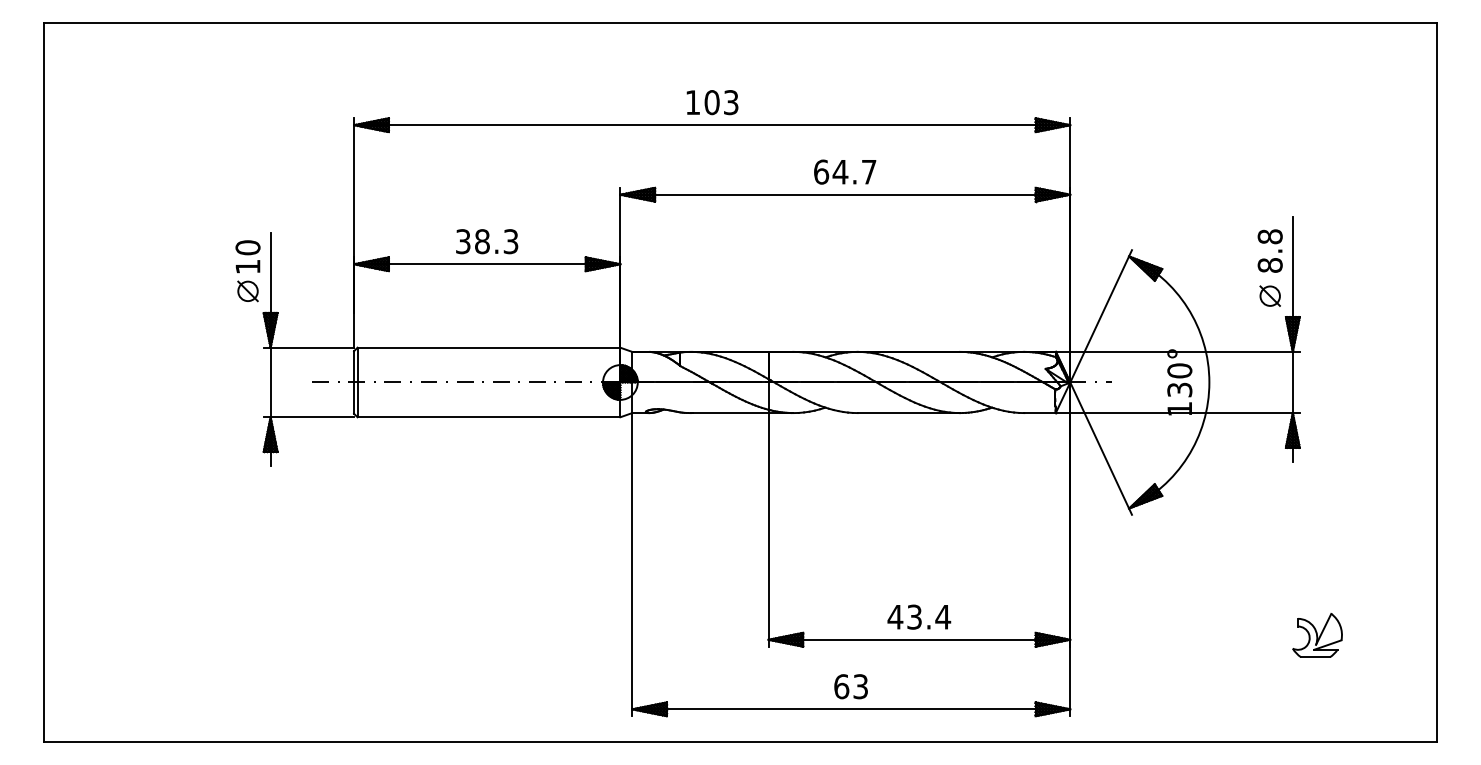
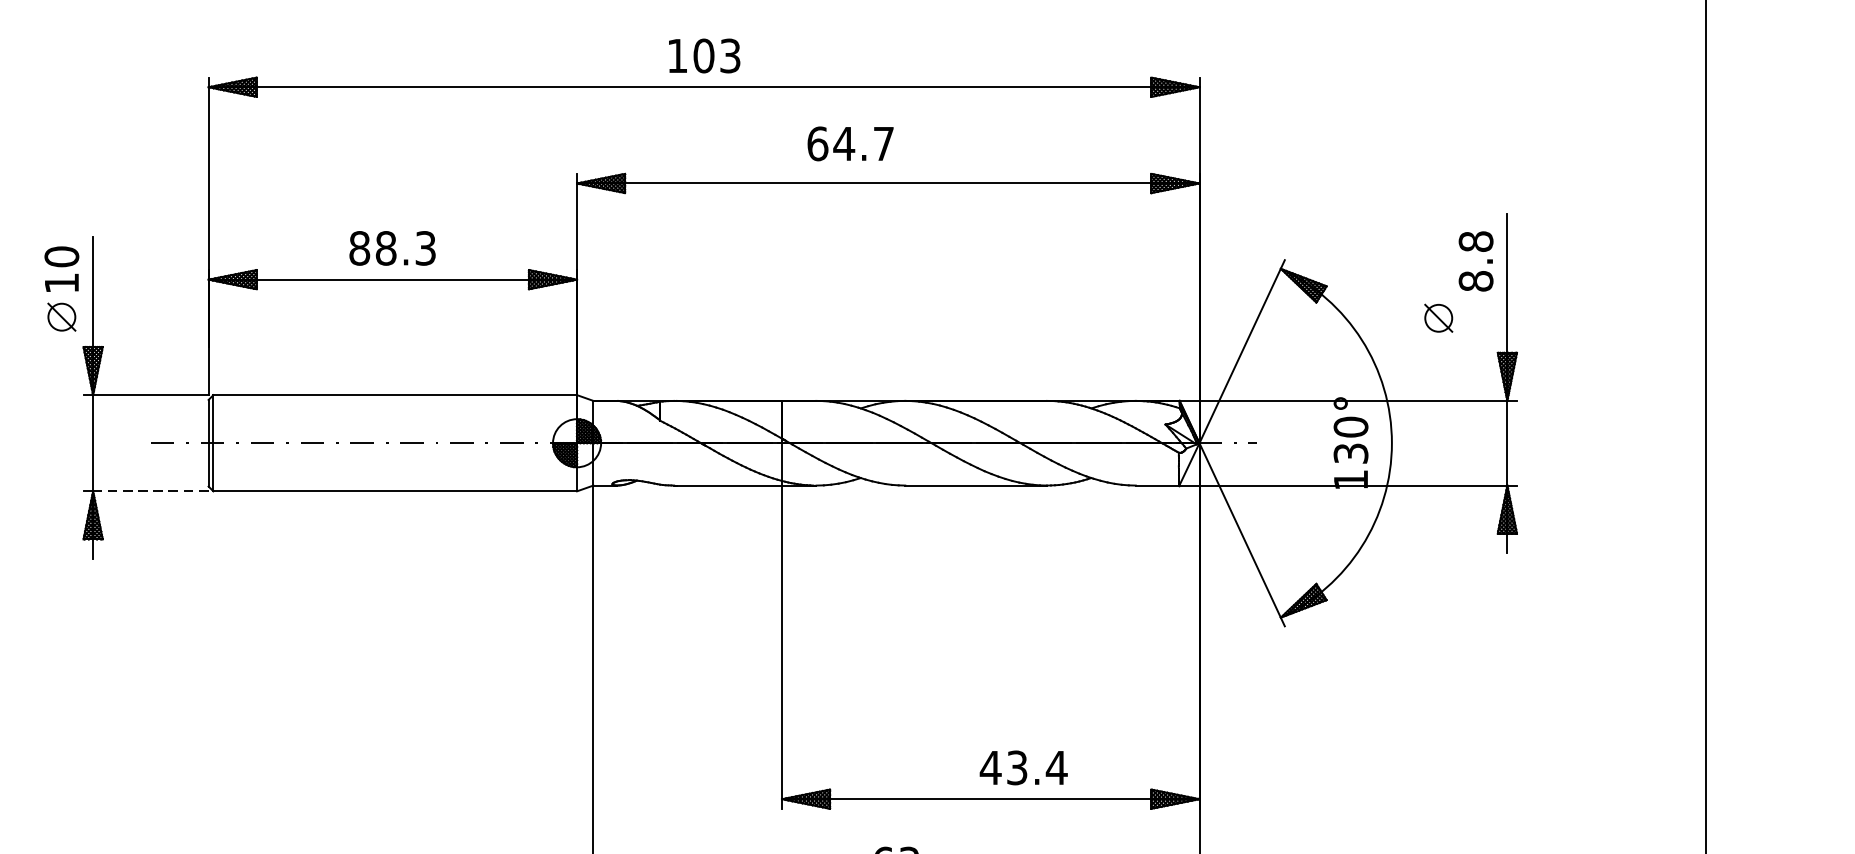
text: (845, 171) -> (851, 143), moved
text: (462, 241) -> (358, 248), 38.3 -> 88.3
part: (1269, 295) -> (1437, 317), moved
line: (312, 417) -> (151, 491), solid -> dashed
text: (919, 616) -> (1024, 766), moved
part: (1317, 635) -> (1541, 793), removed

